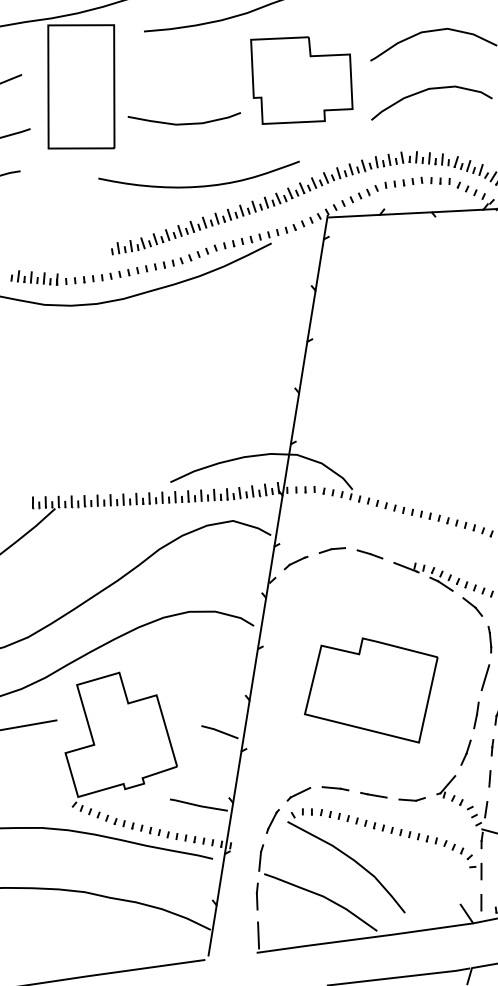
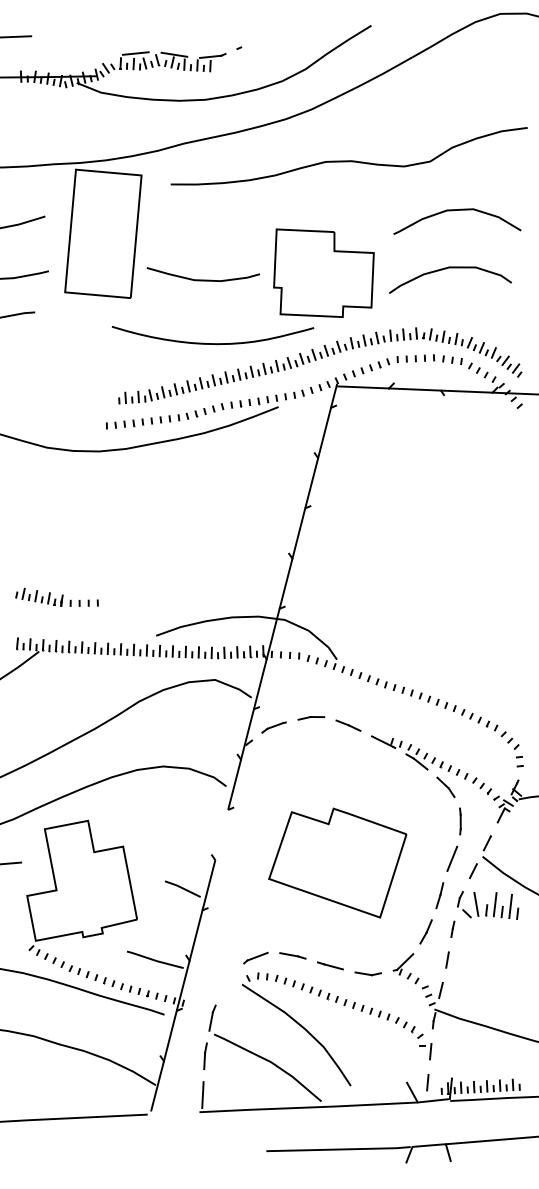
part: (301, 78) -> (323, 272), moved
part: (51, 275) -> (56, 596), moved
line: (253, 674) -> (221, 834), removed
line: (272, 821) -> (227, 982), removed

